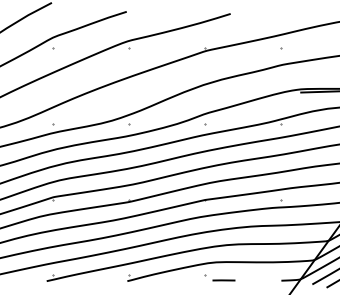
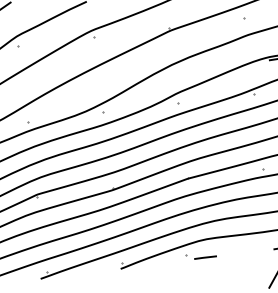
part: (219, 277) -> (200, 255), moved

